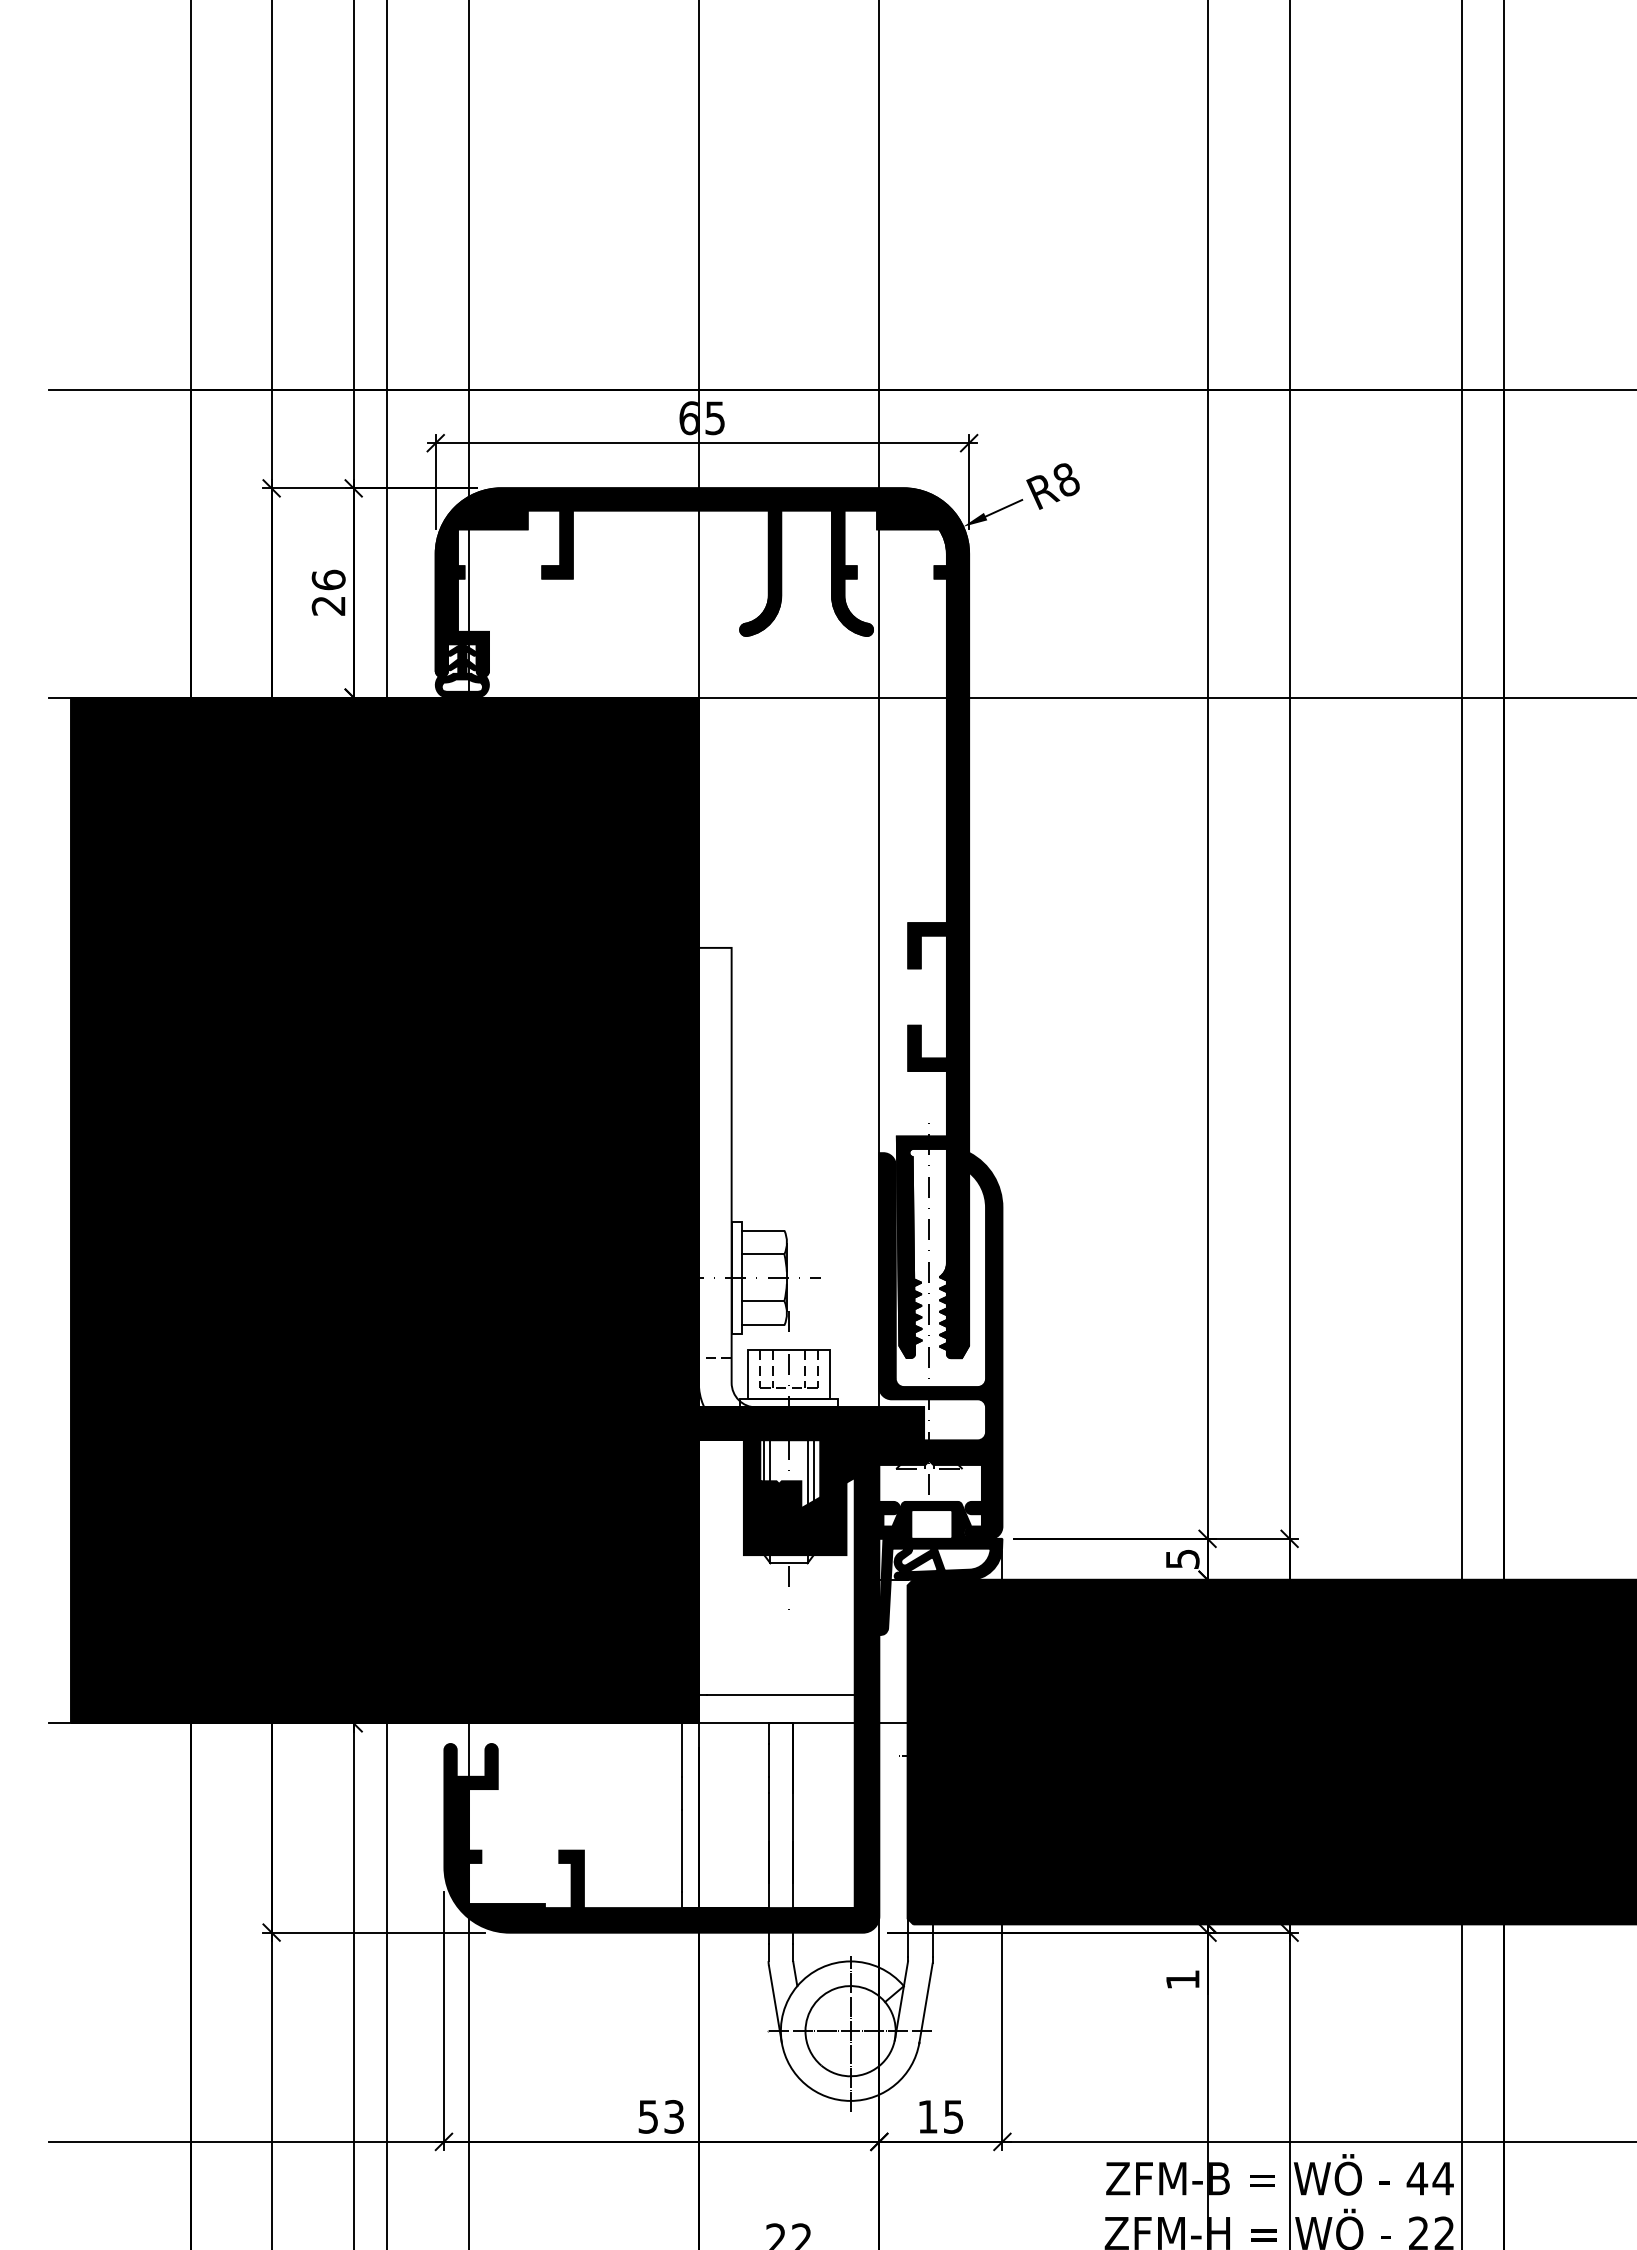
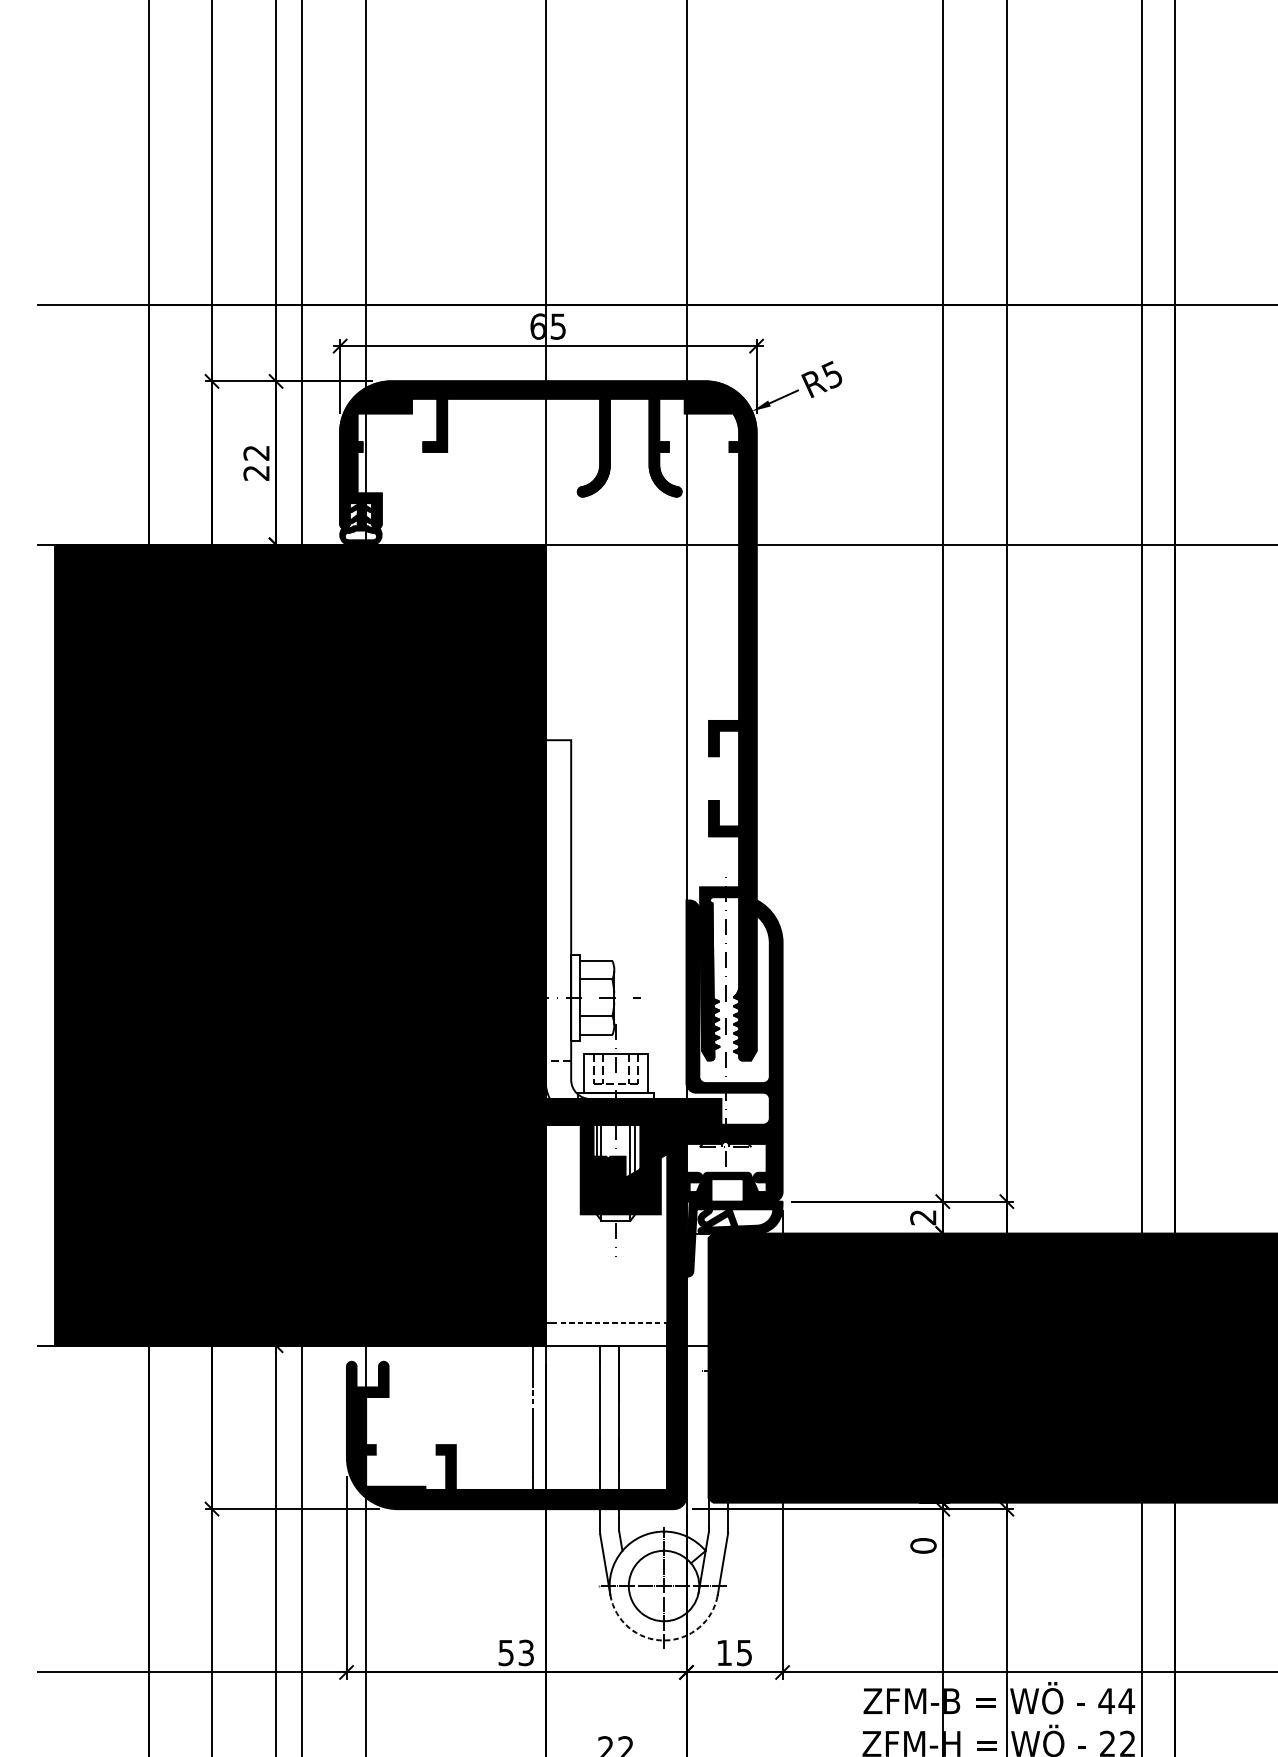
text: (1065, 479) -> (831, 374), R8 -> R5
text: (328, 579) -> (256, 452), 26 -> 22
text: (1182, 1559) -> (923, 1217), 5 -> 2
line: (780, 1694) -> (609, 1323), solid -> dashed
line: (682, 1792) -> (532, 1399), solid -> dashed
text: (1182, 1979) -> (923, 1545), 1 -> 0
arc: (850, 2100) -> (663, 1640), solid -> dashed

